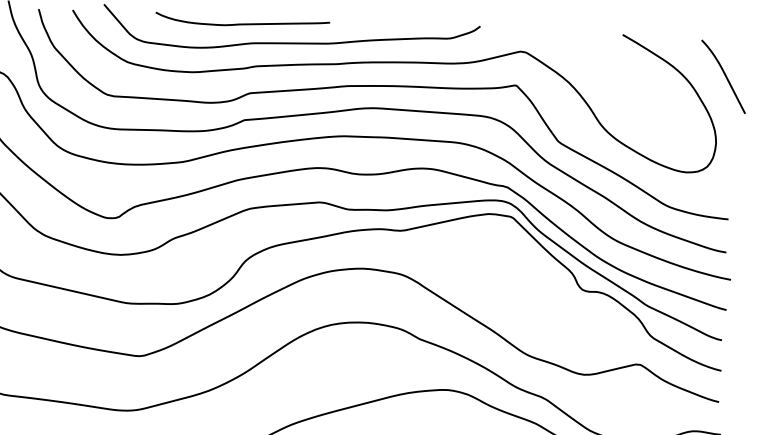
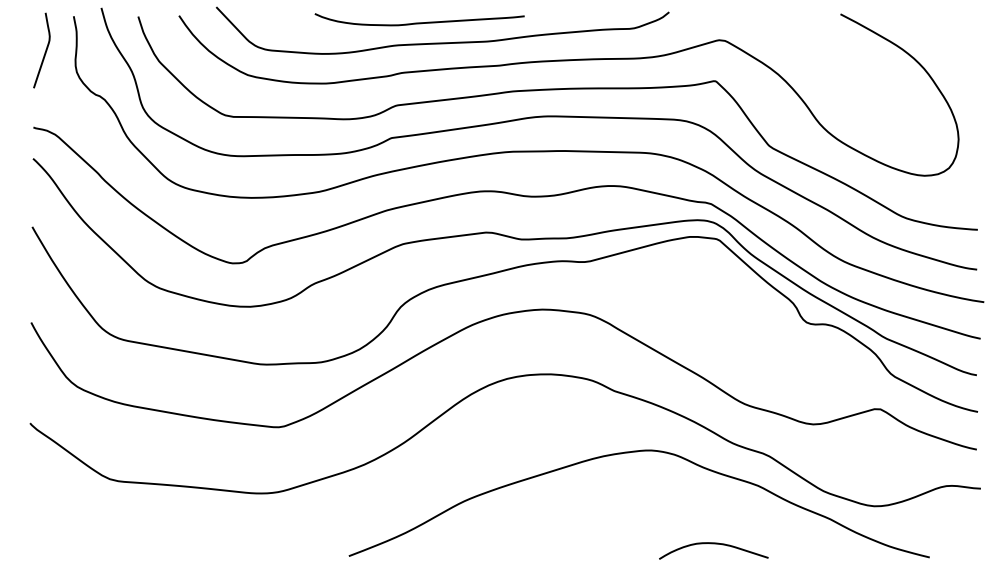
curve: (242, 23) -> (419, 22), moved
curve: (724, 76) -> (965, 58), removed

